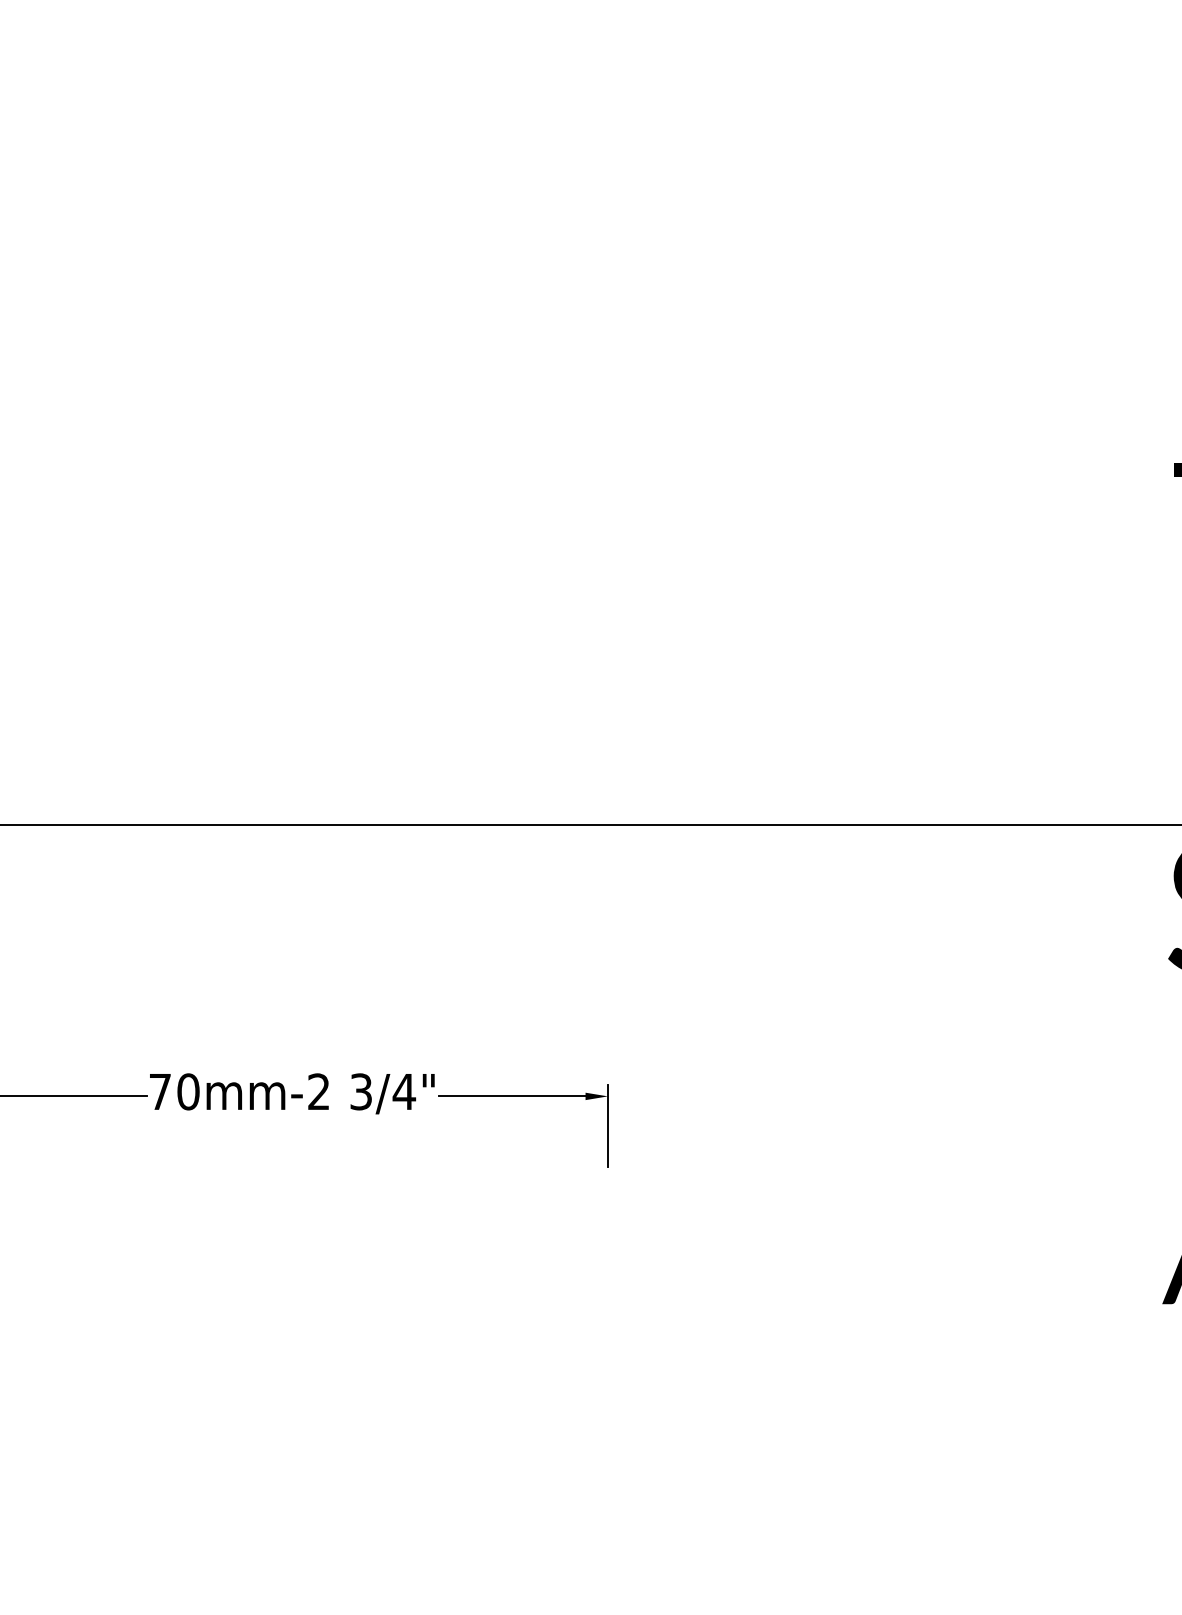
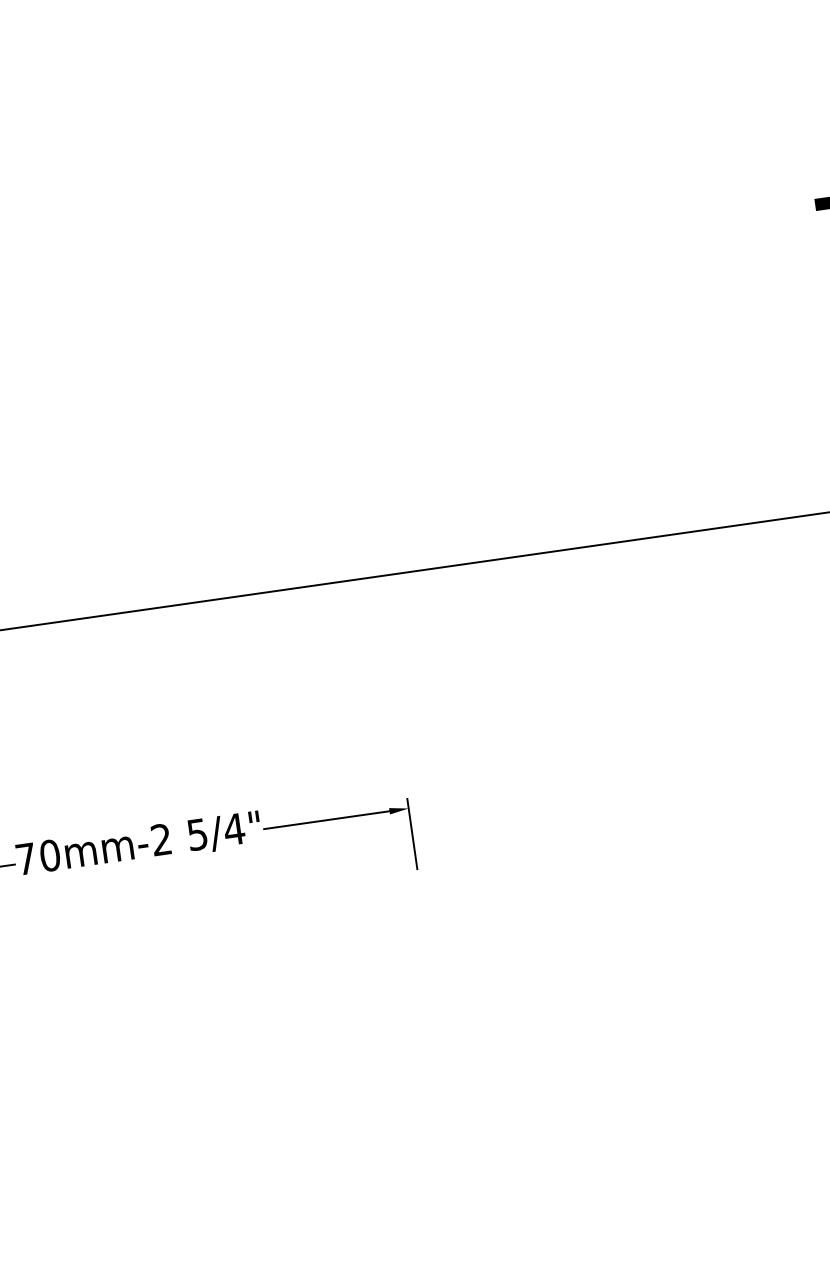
text: (361, 1091) -> (197, 834), 3/4" -> 5/4"

